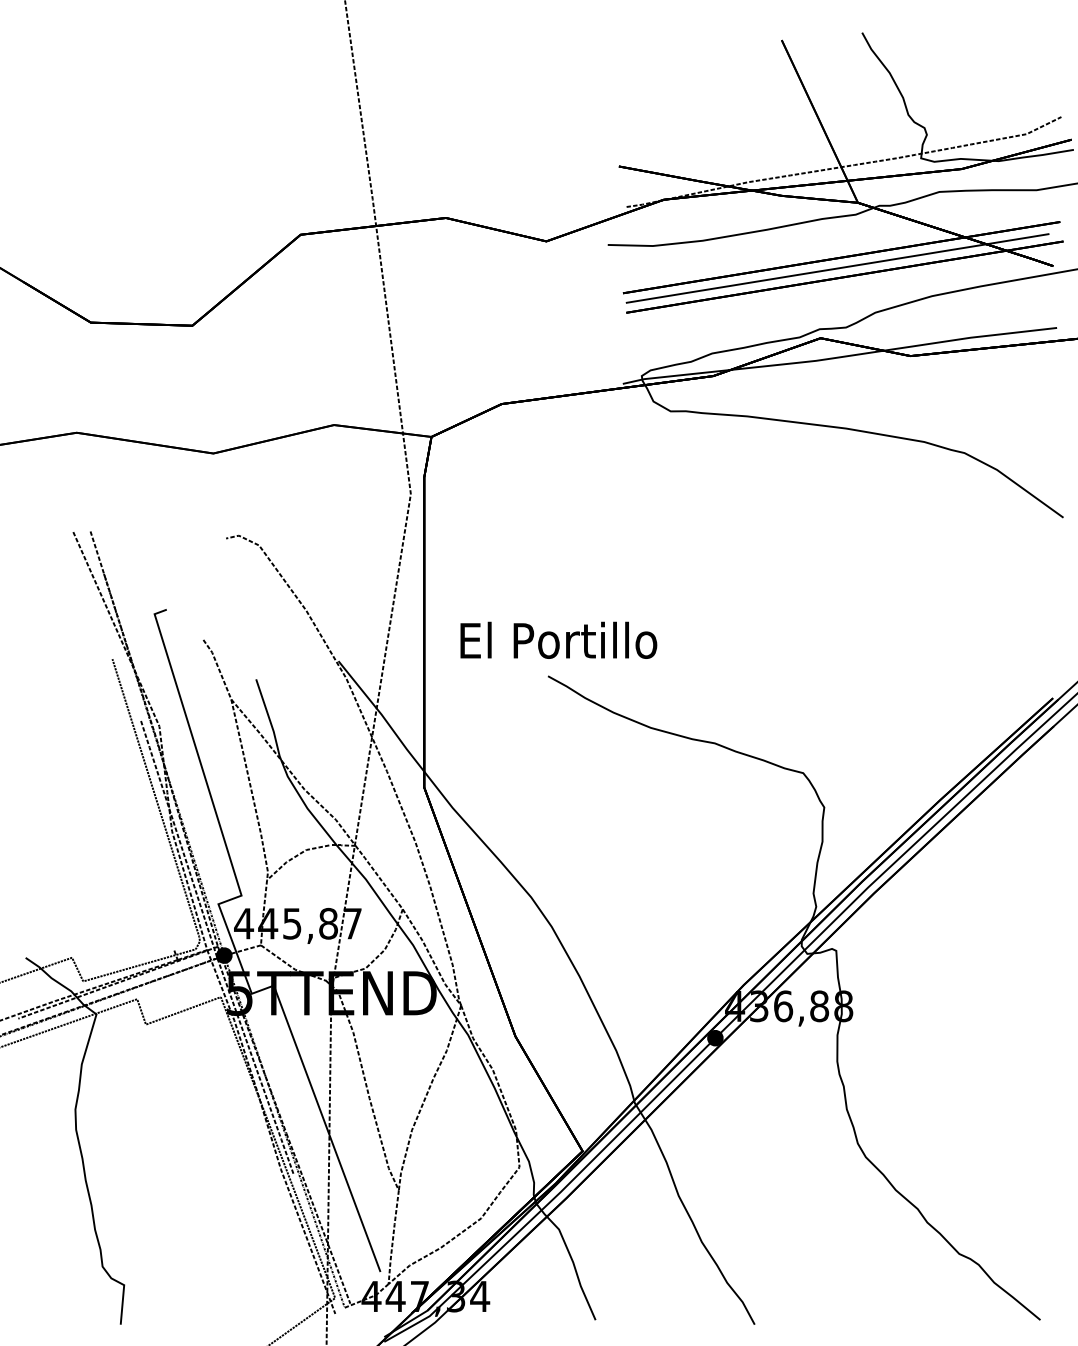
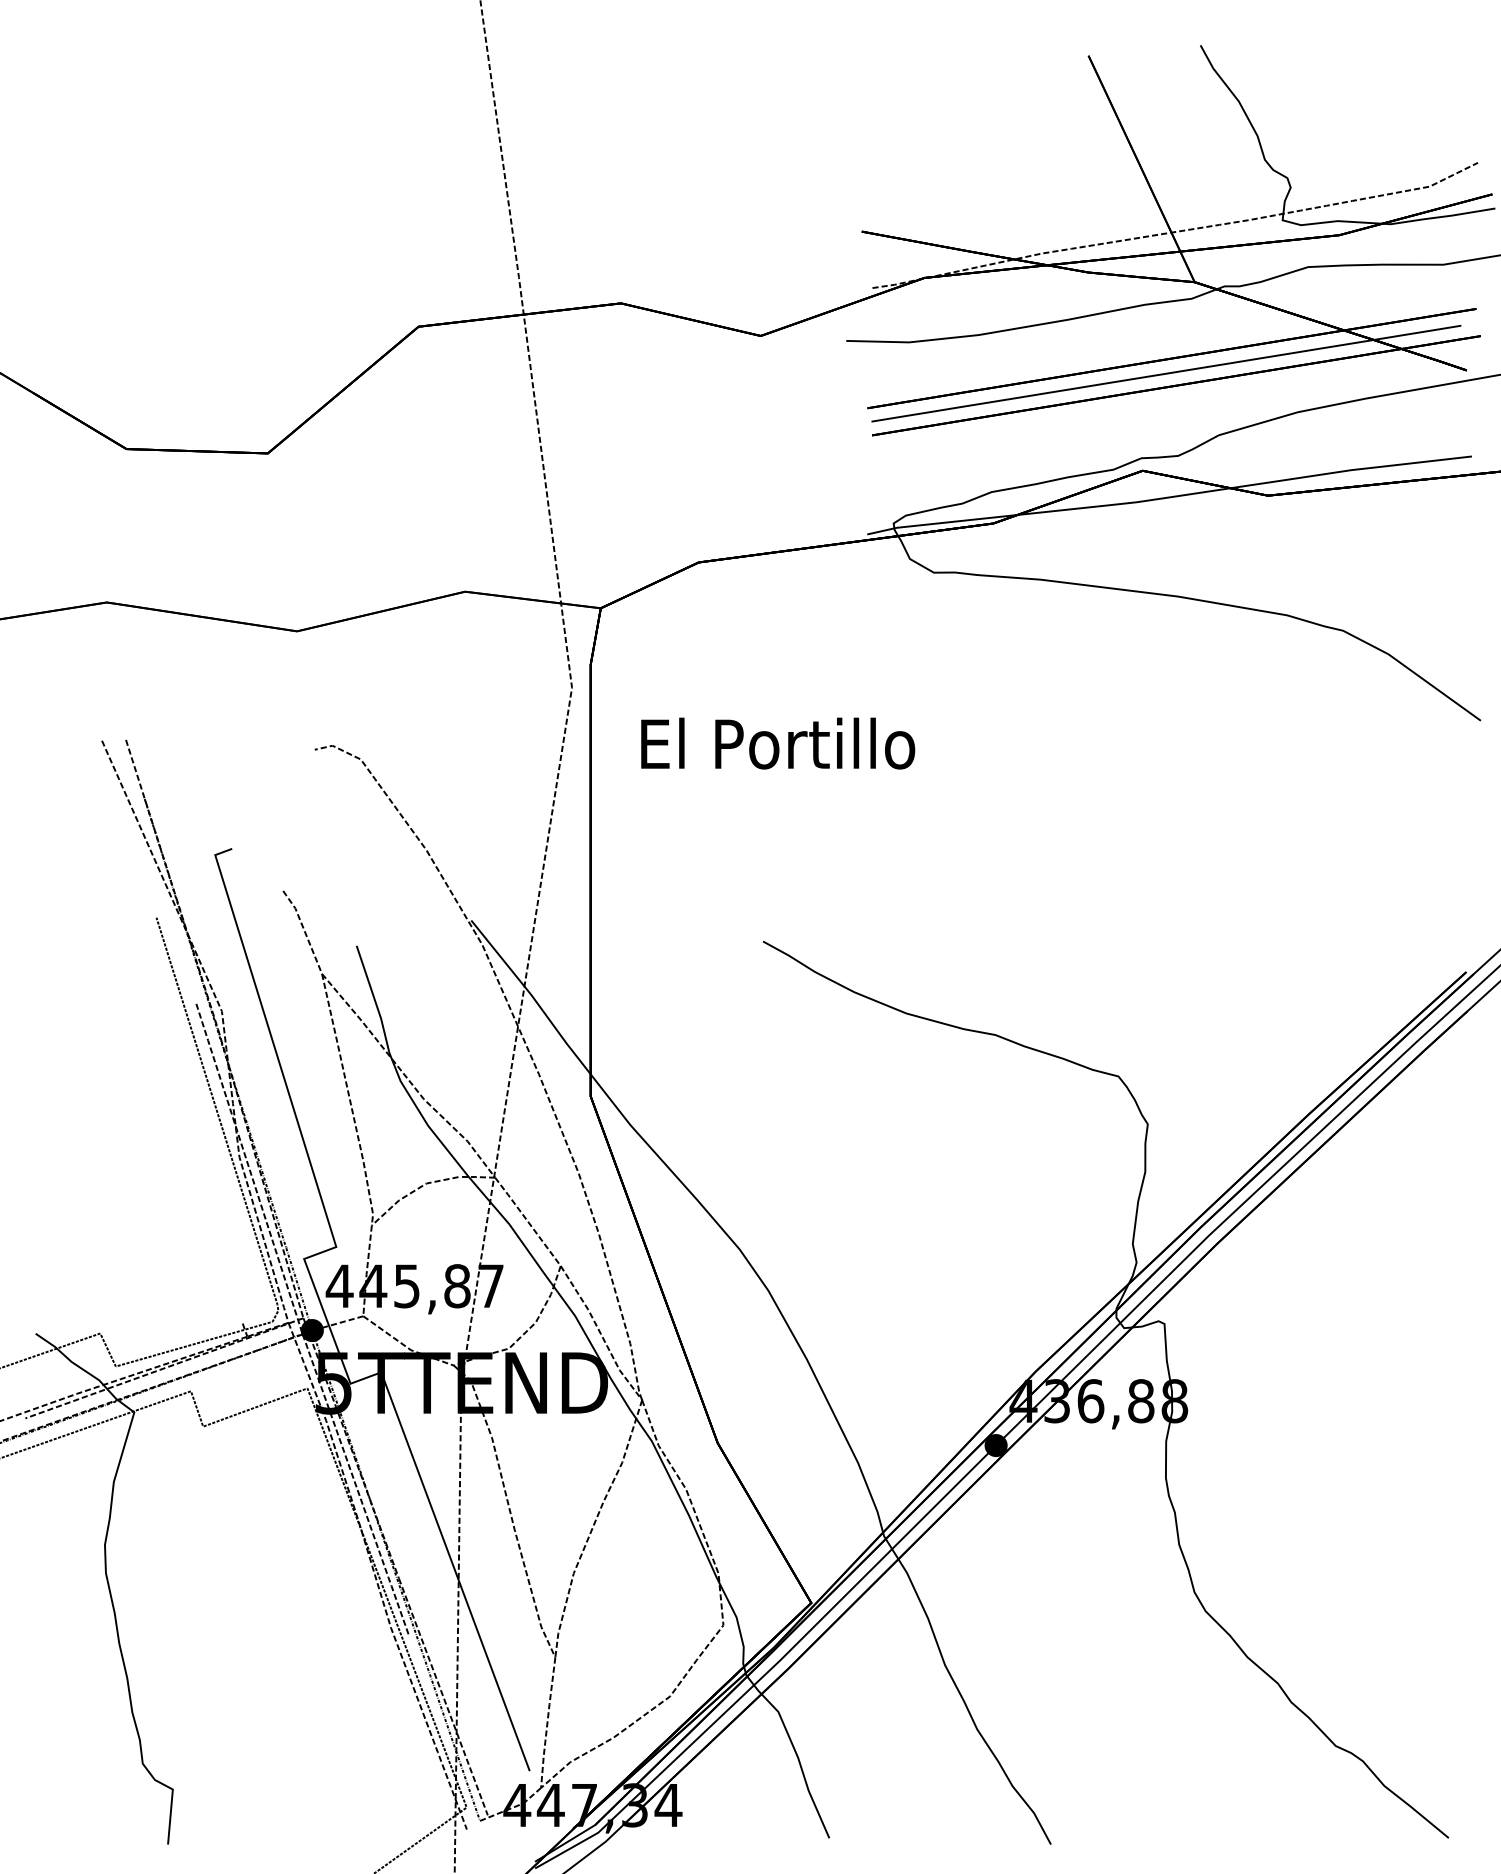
text: (559, 640) -> (778, 743), moved

